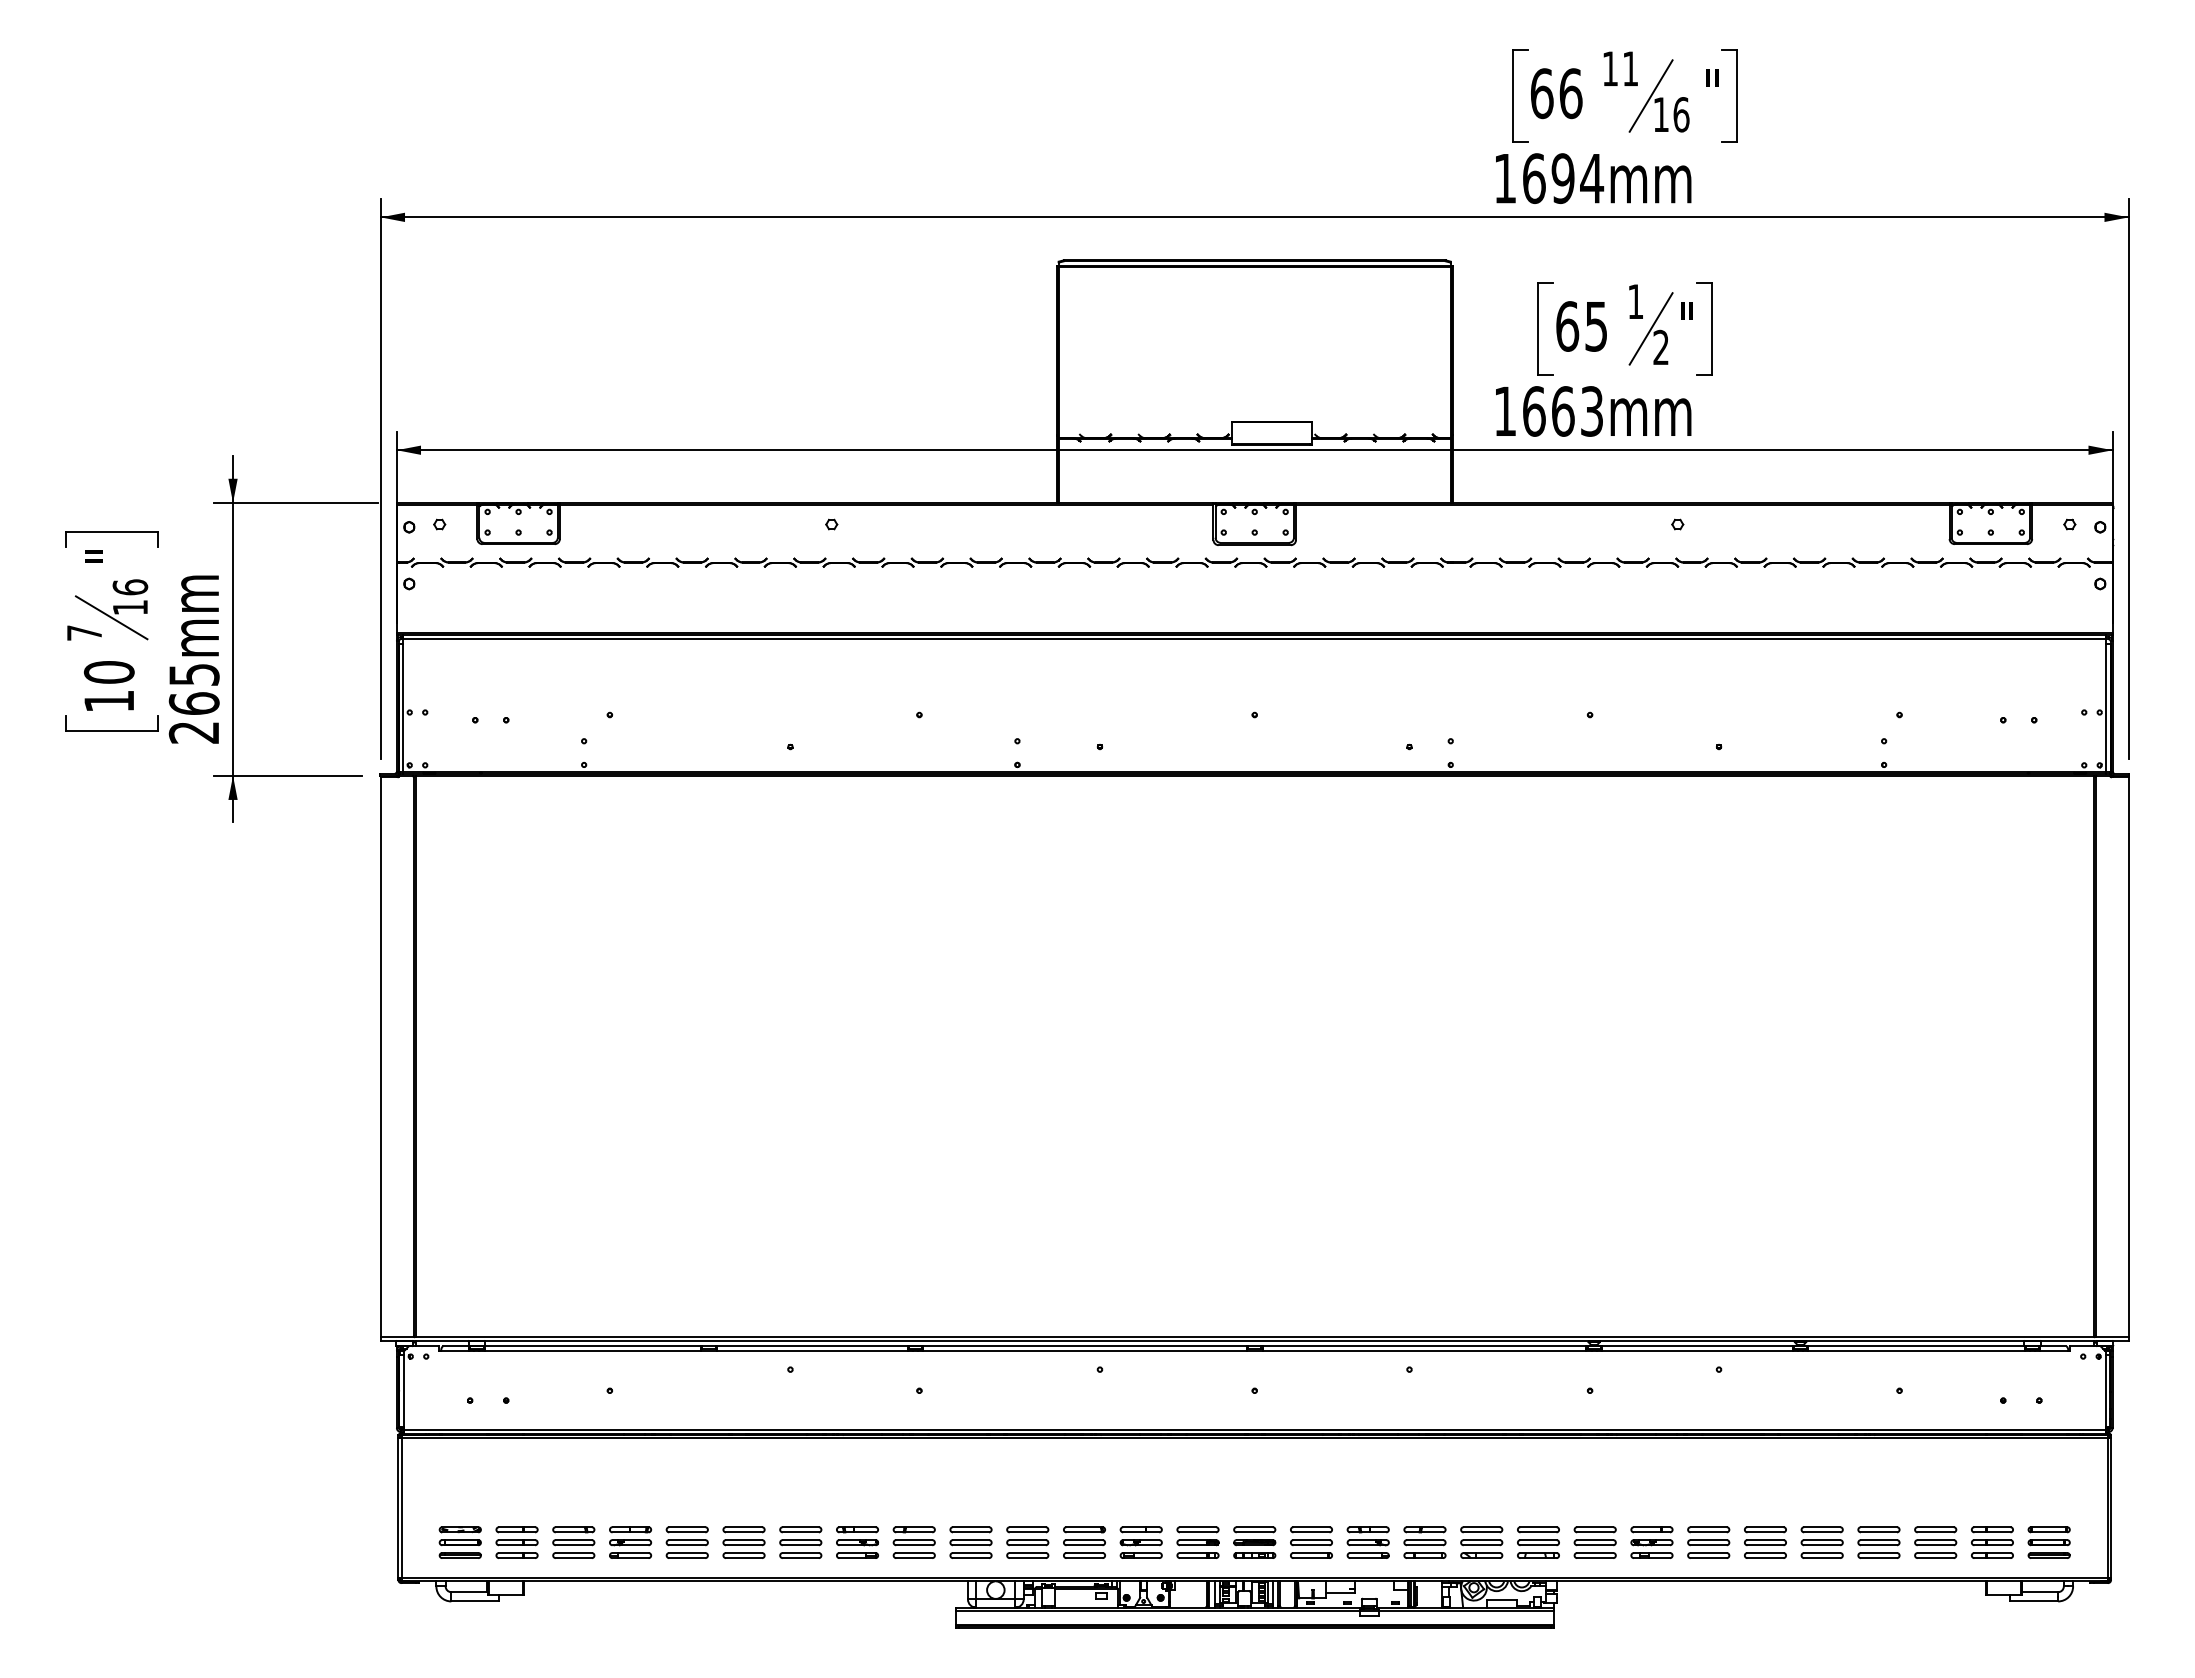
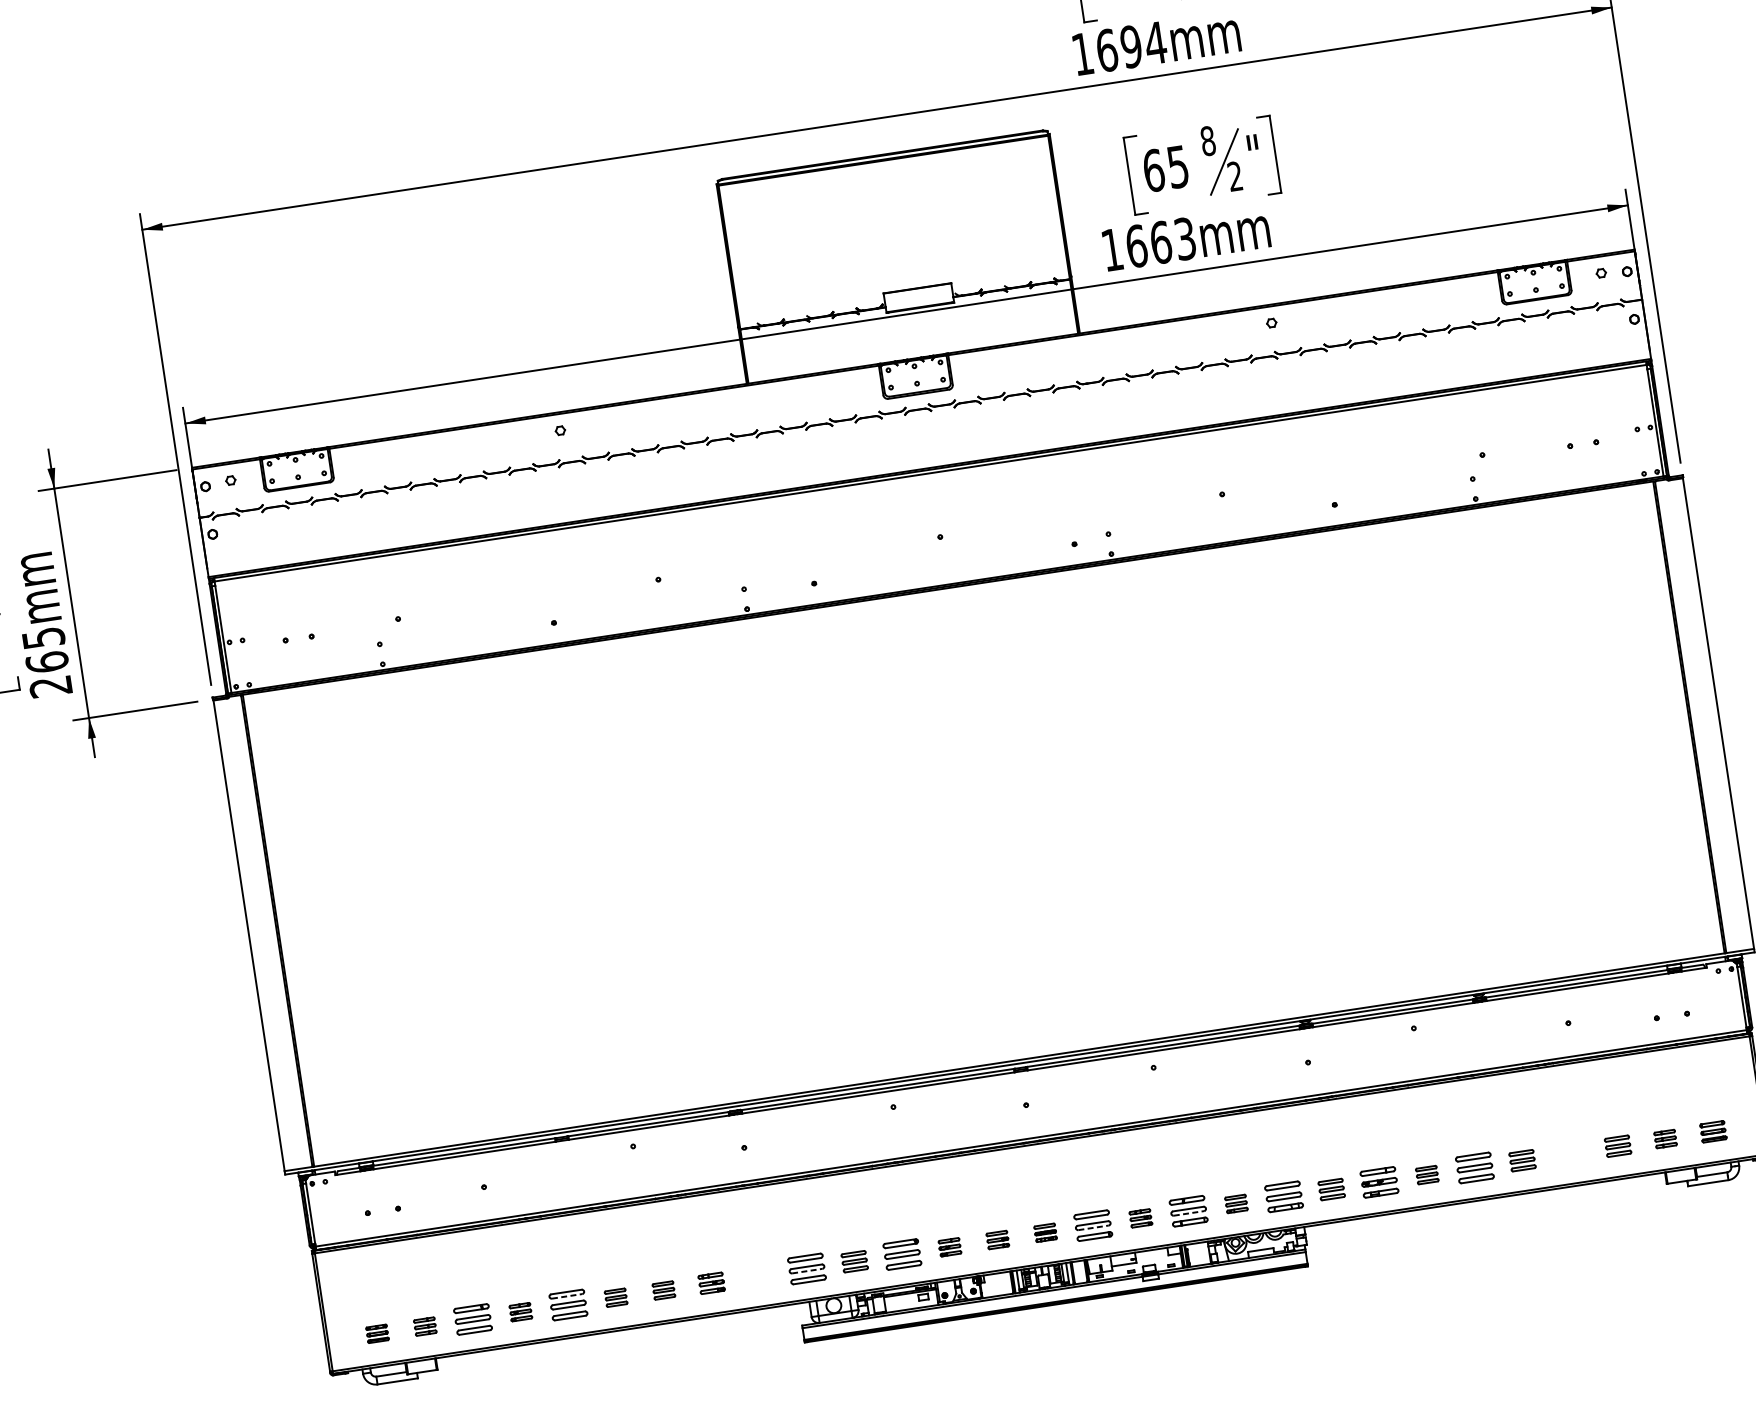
text: (1635, 301) -> (1207, 140), 1 -> 8
line: (687, 1532) -> (567, 1296), solid -> dashed
part: (459, 1542) -> (376, 1333), size x0.6
part: (516, 1542) -> (424, 1326), size x0.6
part: (630, 1542) -> (520, 1312), size x0.6
part: (743, 1542) -> (615, 1297), size x0.6
part: (800, 1542) -> (663, 1290), size x0.6
part: (857, 1542) -> (711, 1283), size x0.7
part: (913, 1542) -> (758, 1276), removed
part: (1027, 1542) -> (854, 1261), size x0.7
part: (1140, 1542) -> (949, 1247), size x0.6
part: (1197, 1542) -> (997, 1240), size x0.6
part: (1254, 1542) -> (1045, 1232), size x0.6
part: (1367, 1542) -> (1140, 1218), size x0.6
part: (1481, 1542) -> (1236, 1203), size x0.6
part: (1594, 1542) -> (1331, 1189), size x0.7
part: (1708, 1542) -> (1427, 1175), size x0.6
part: (1821, 1542) -> (1522, 1160), size x0.7
part: (1878, 1542) -> (1569, 1153), removed
part: (1935, 1542) -> (1617, 1146), size x0.7
part: (1991, 1542) -> (1664, 1139), size x0.6
part: (2048, 1542) -> (1712, 1131), size x0.7
line: (971, 1545) -> (807, 1271), solid -> dashed
line: (1311, 1545) -> (1093, 1228), solid -> dashed
line: (1425, 1545) -> (1189, 1213), solid -> dashed

